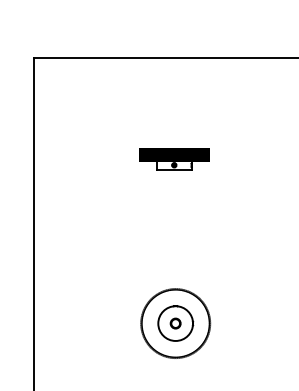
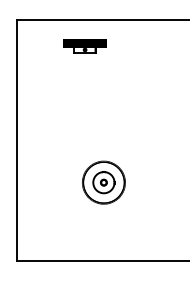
part: (173, 159) -> (84, 46), moved

